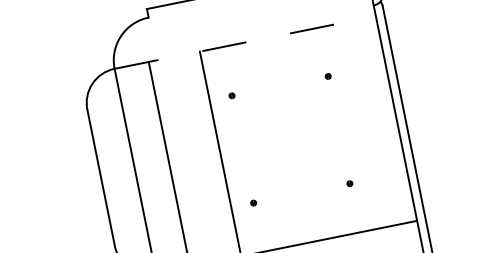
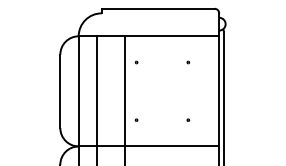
line: (246, 42) -> (149, 36), dashed -> solid

